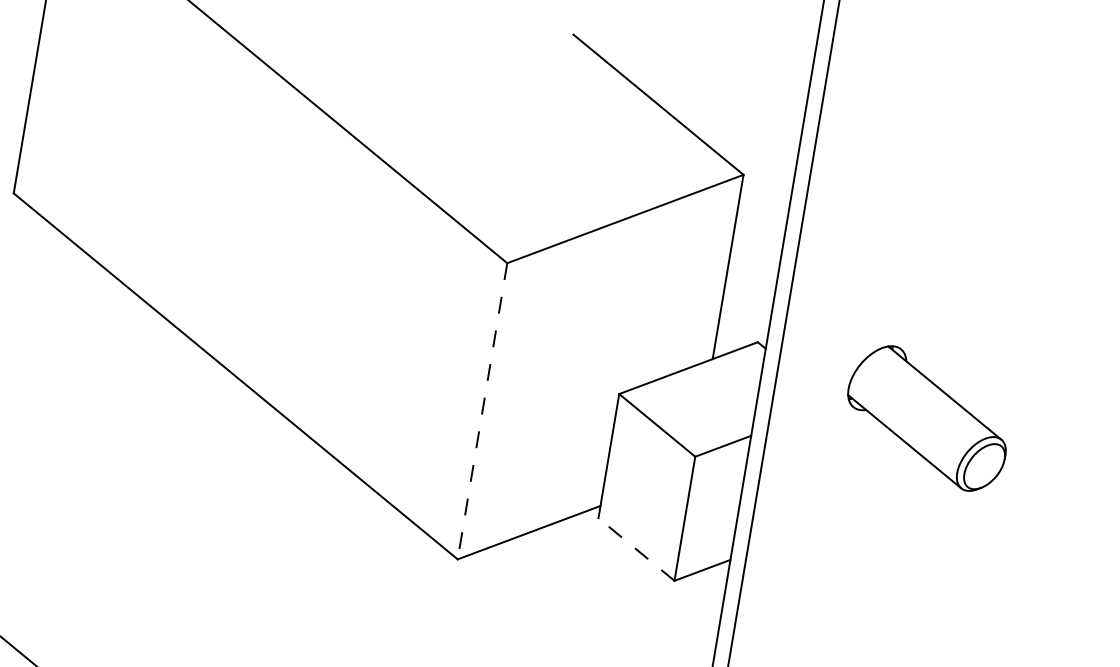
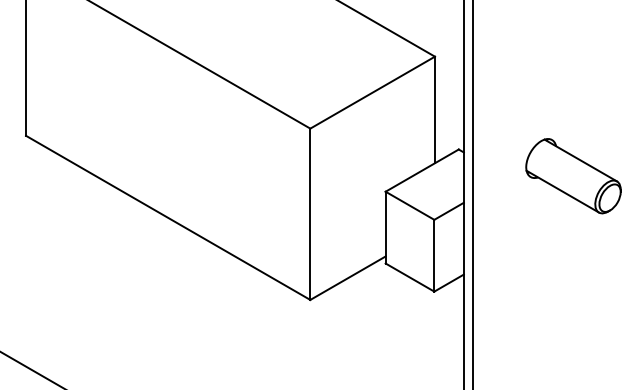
line: (482, 411) -> (310, 214), dashed -> solid
part: (927, 418) -> (573, 176), moved
line: (635, 549) -> (409, 277), dashed -> solid

